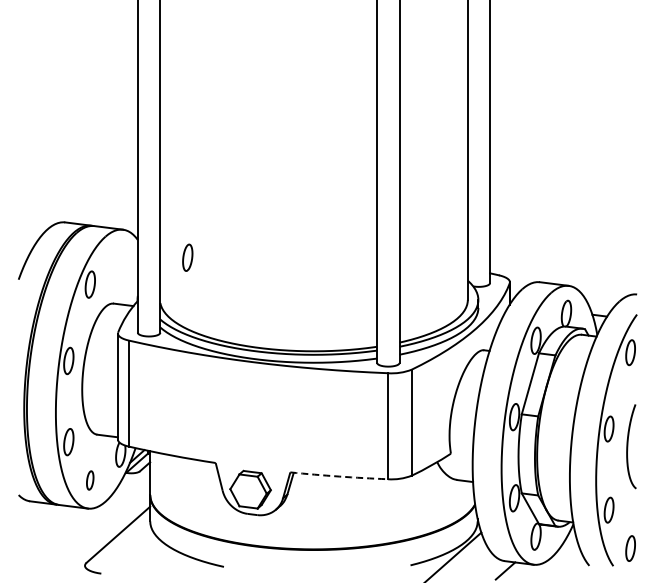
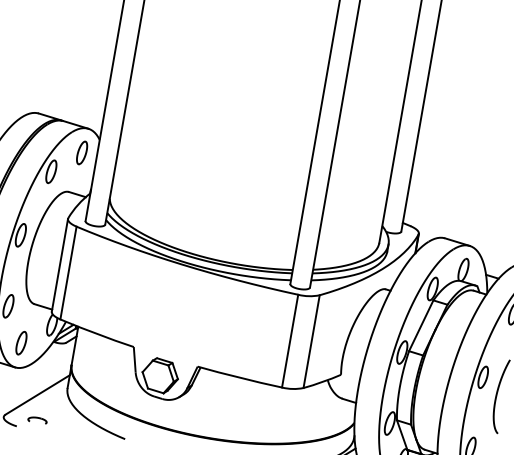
part: (187, 257) -> (81, 152), moved
arc: (339, 476) -> (240, 377), dashed -> solid
part: (89, 480) -> (20, 343), size x1.43
part: (122, 562) -> (37, 419), added

